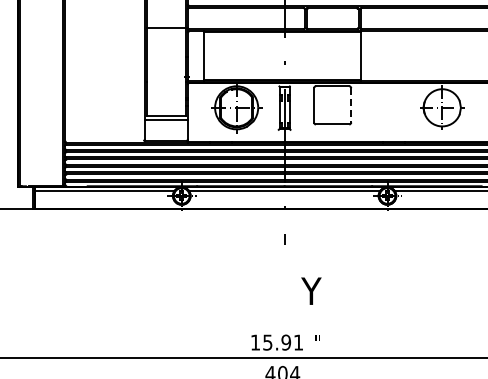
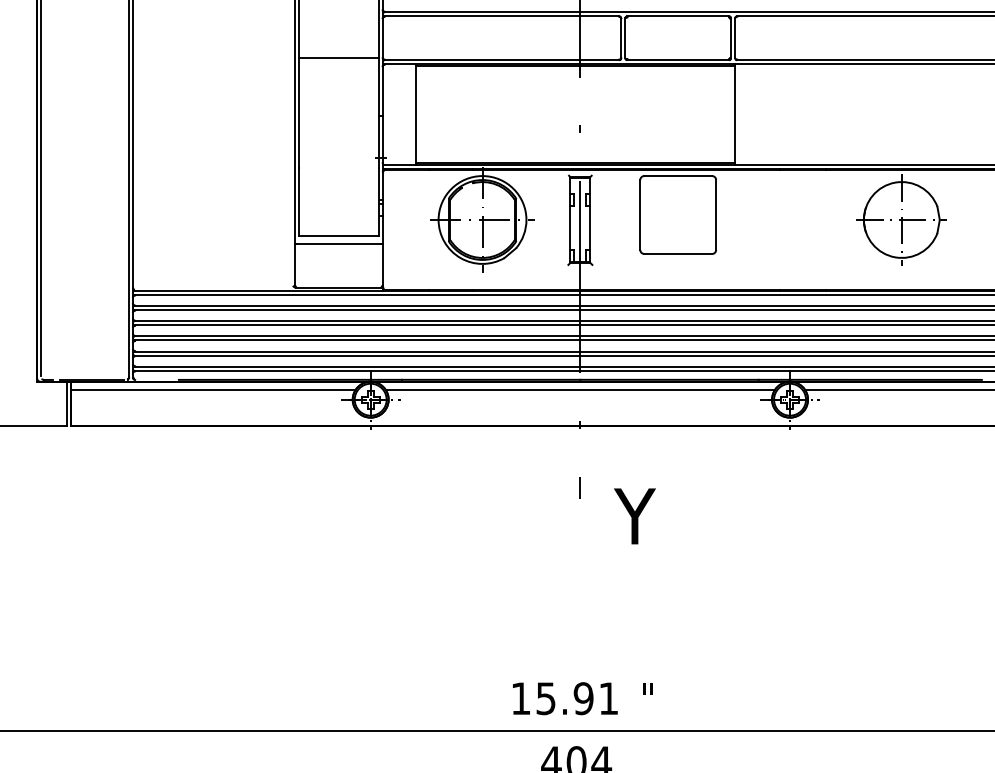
line: (351, 105) -> (716, 215), dashed -> solid
text: (311, 290) -> (635, 514), moved

